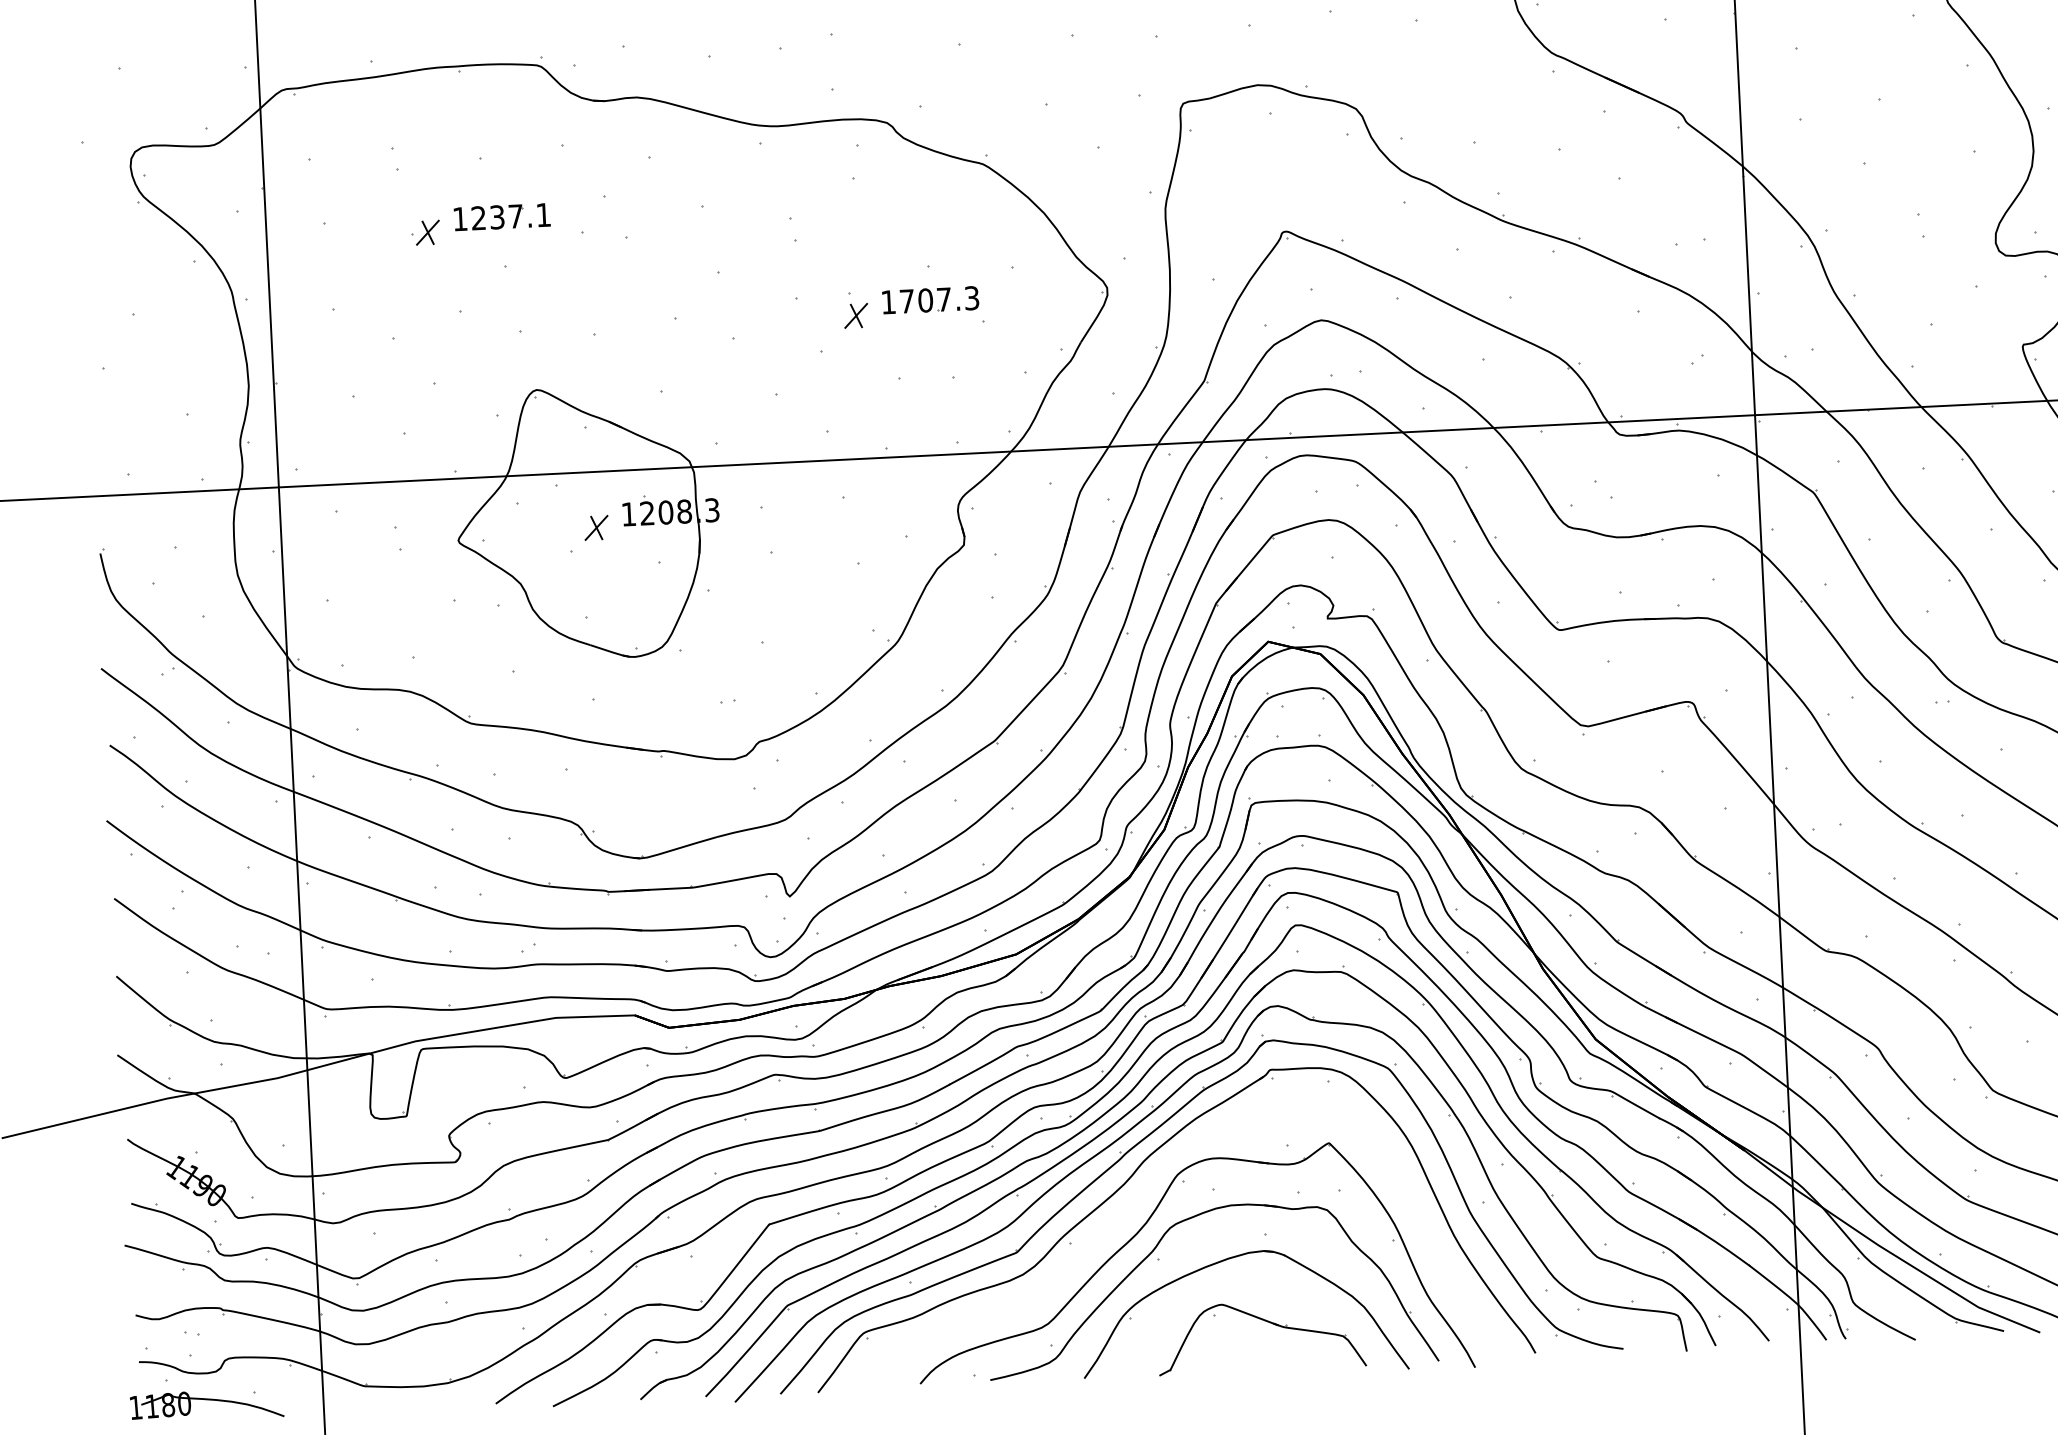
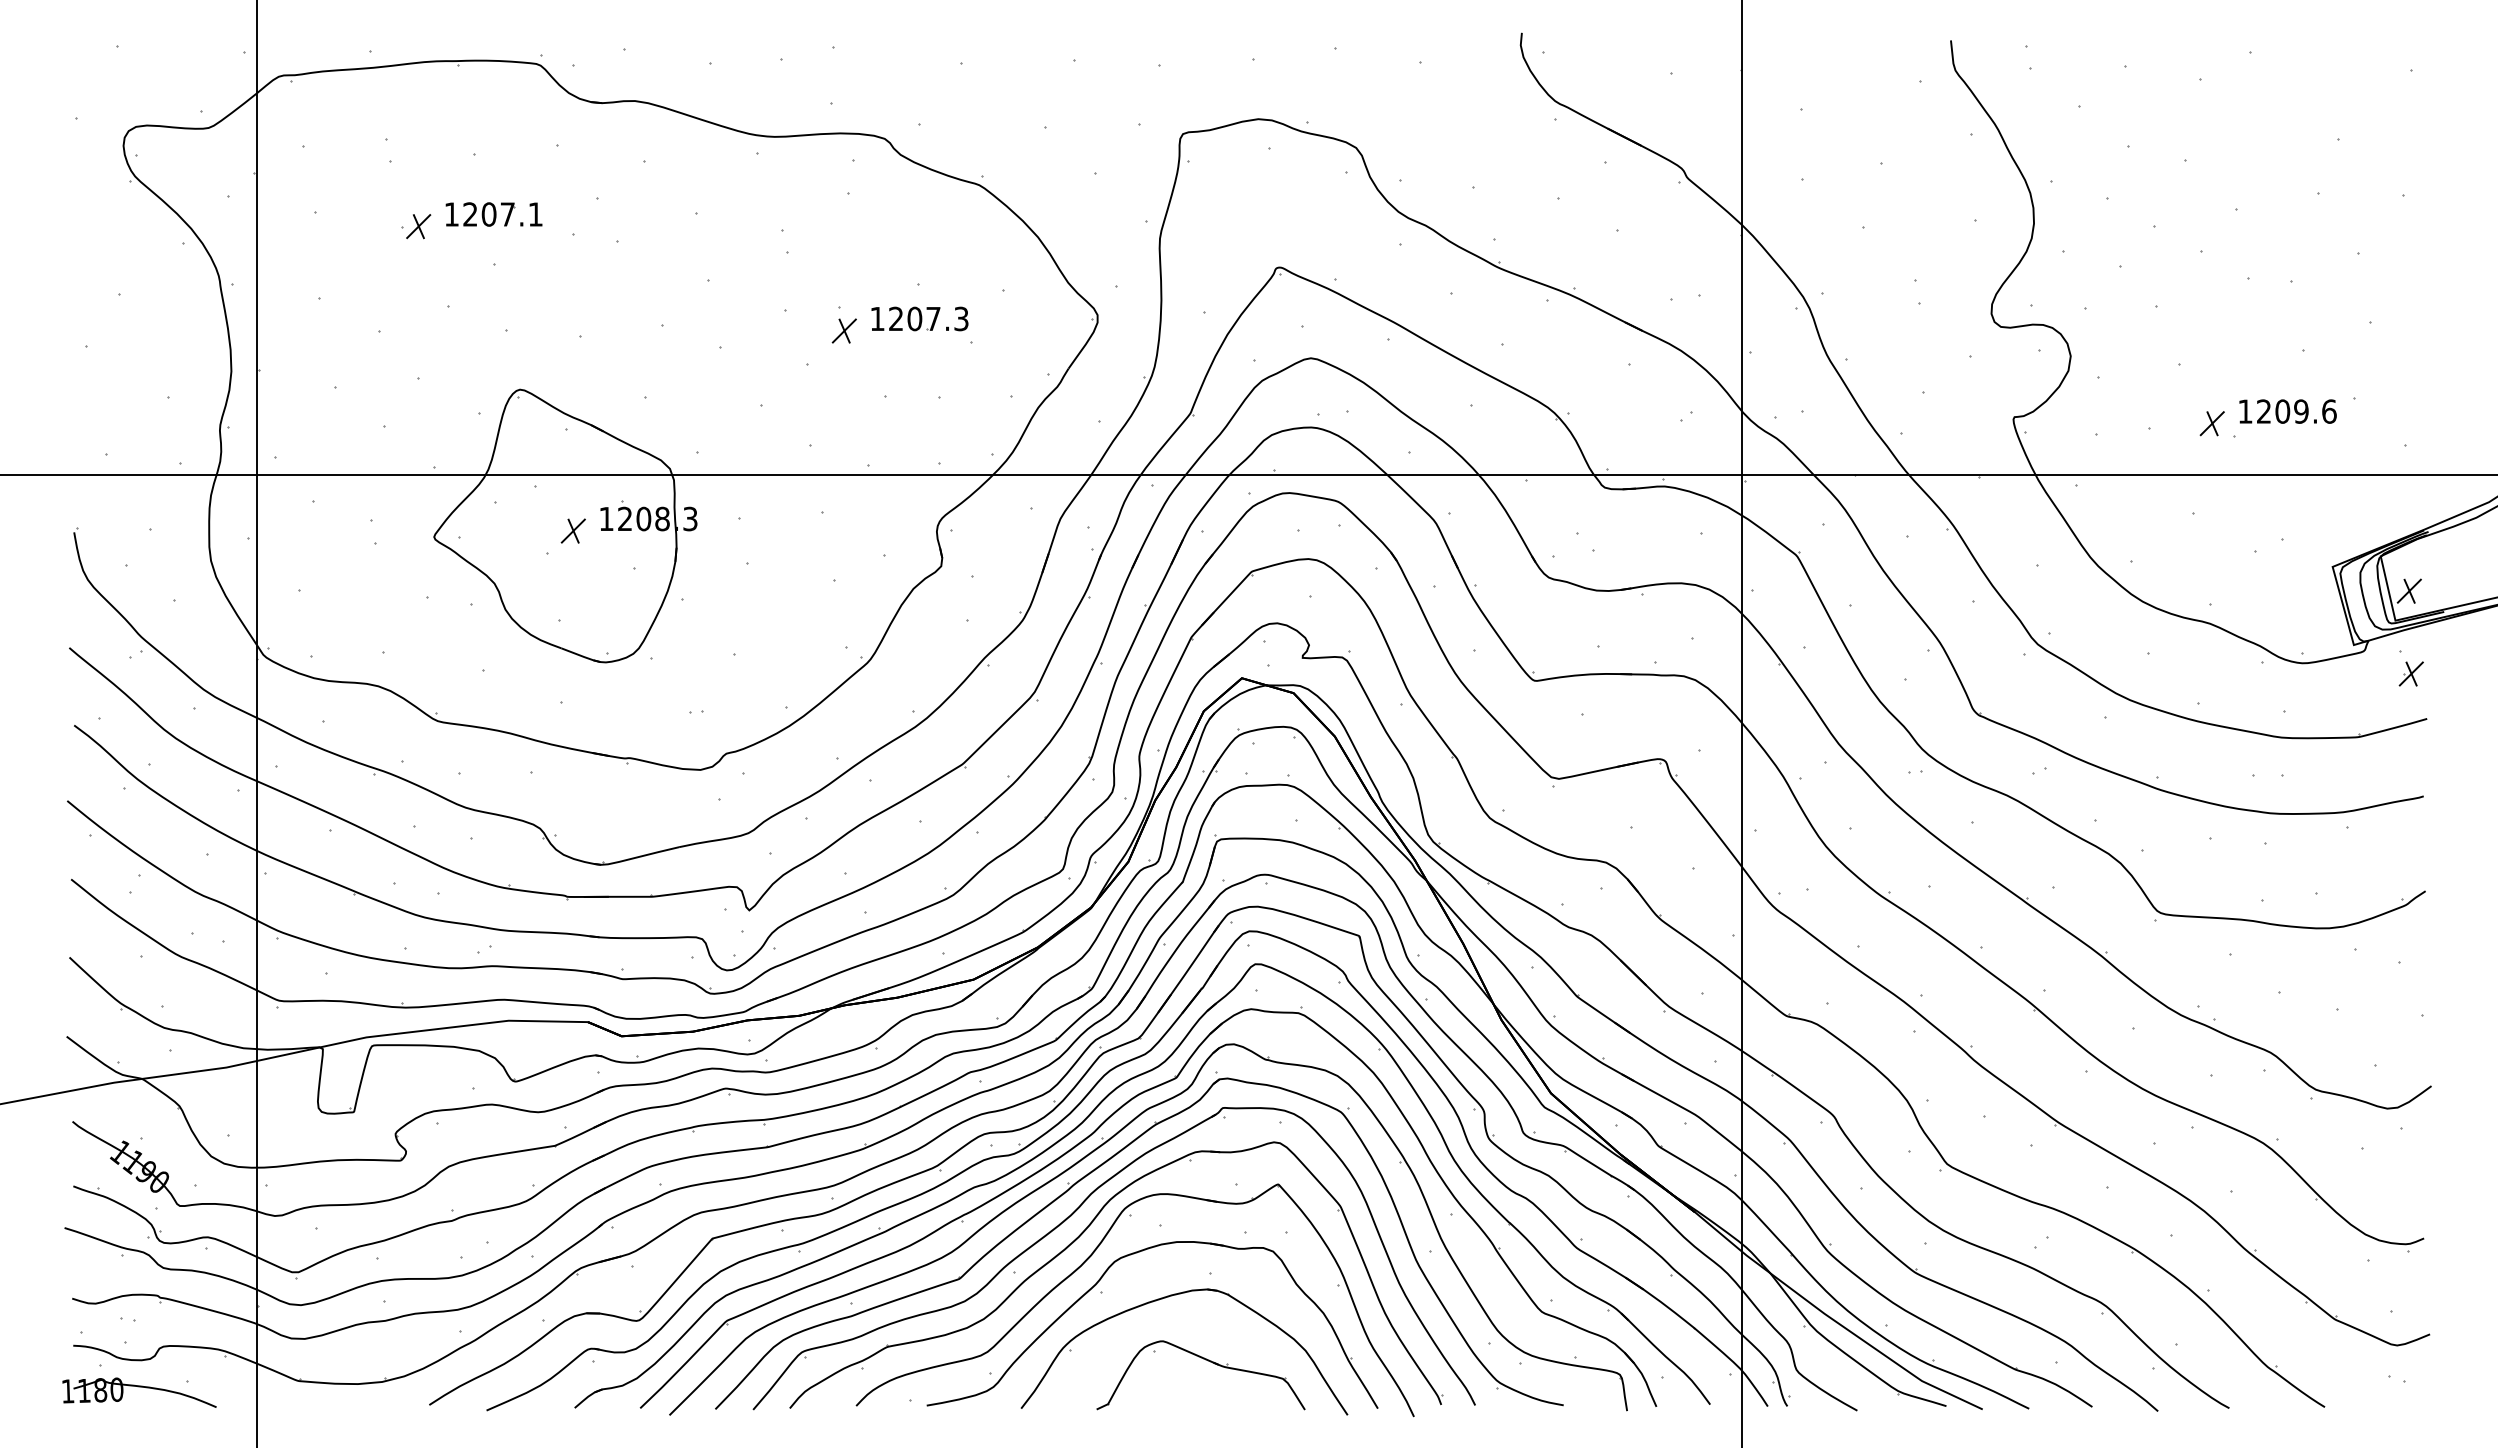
text: (496, 217) -> (488, 214), 1237.1 -> 1207.1
text: (907, 300) -> (896, 318), 1707.3 -> 1207.3
part: (1133, 1205) -> (1079, 1237), added

